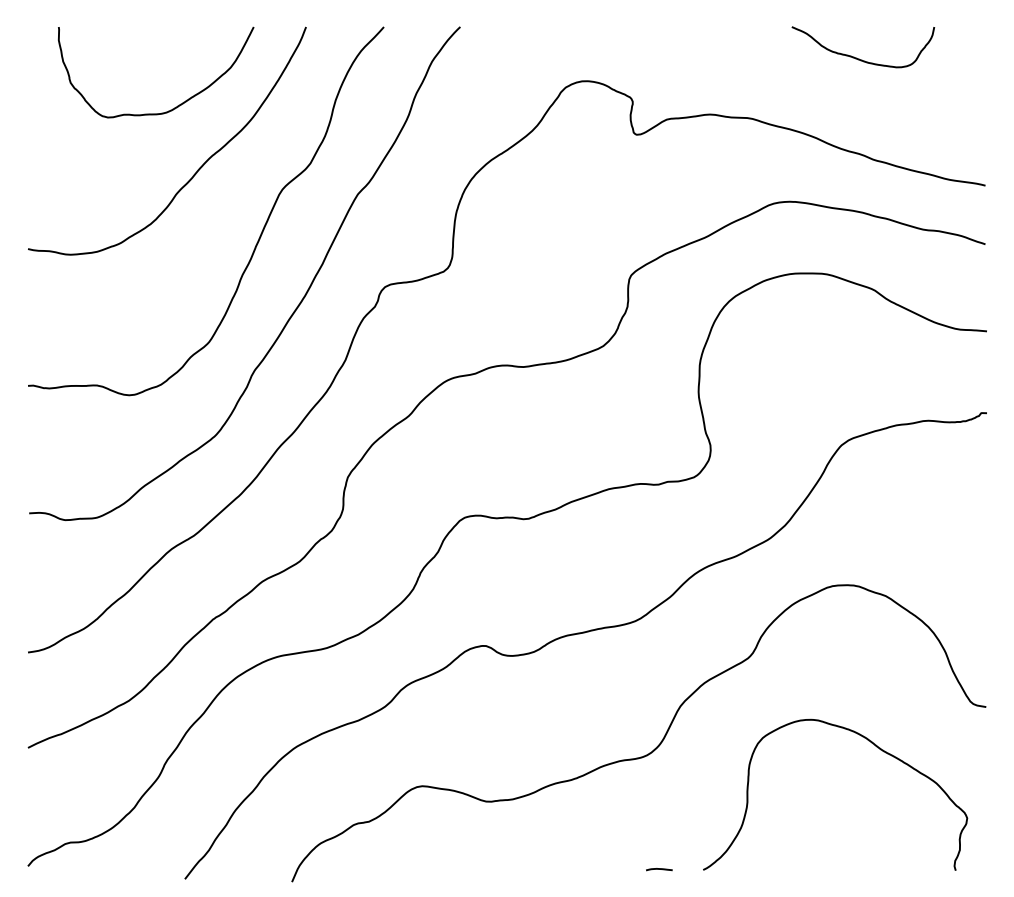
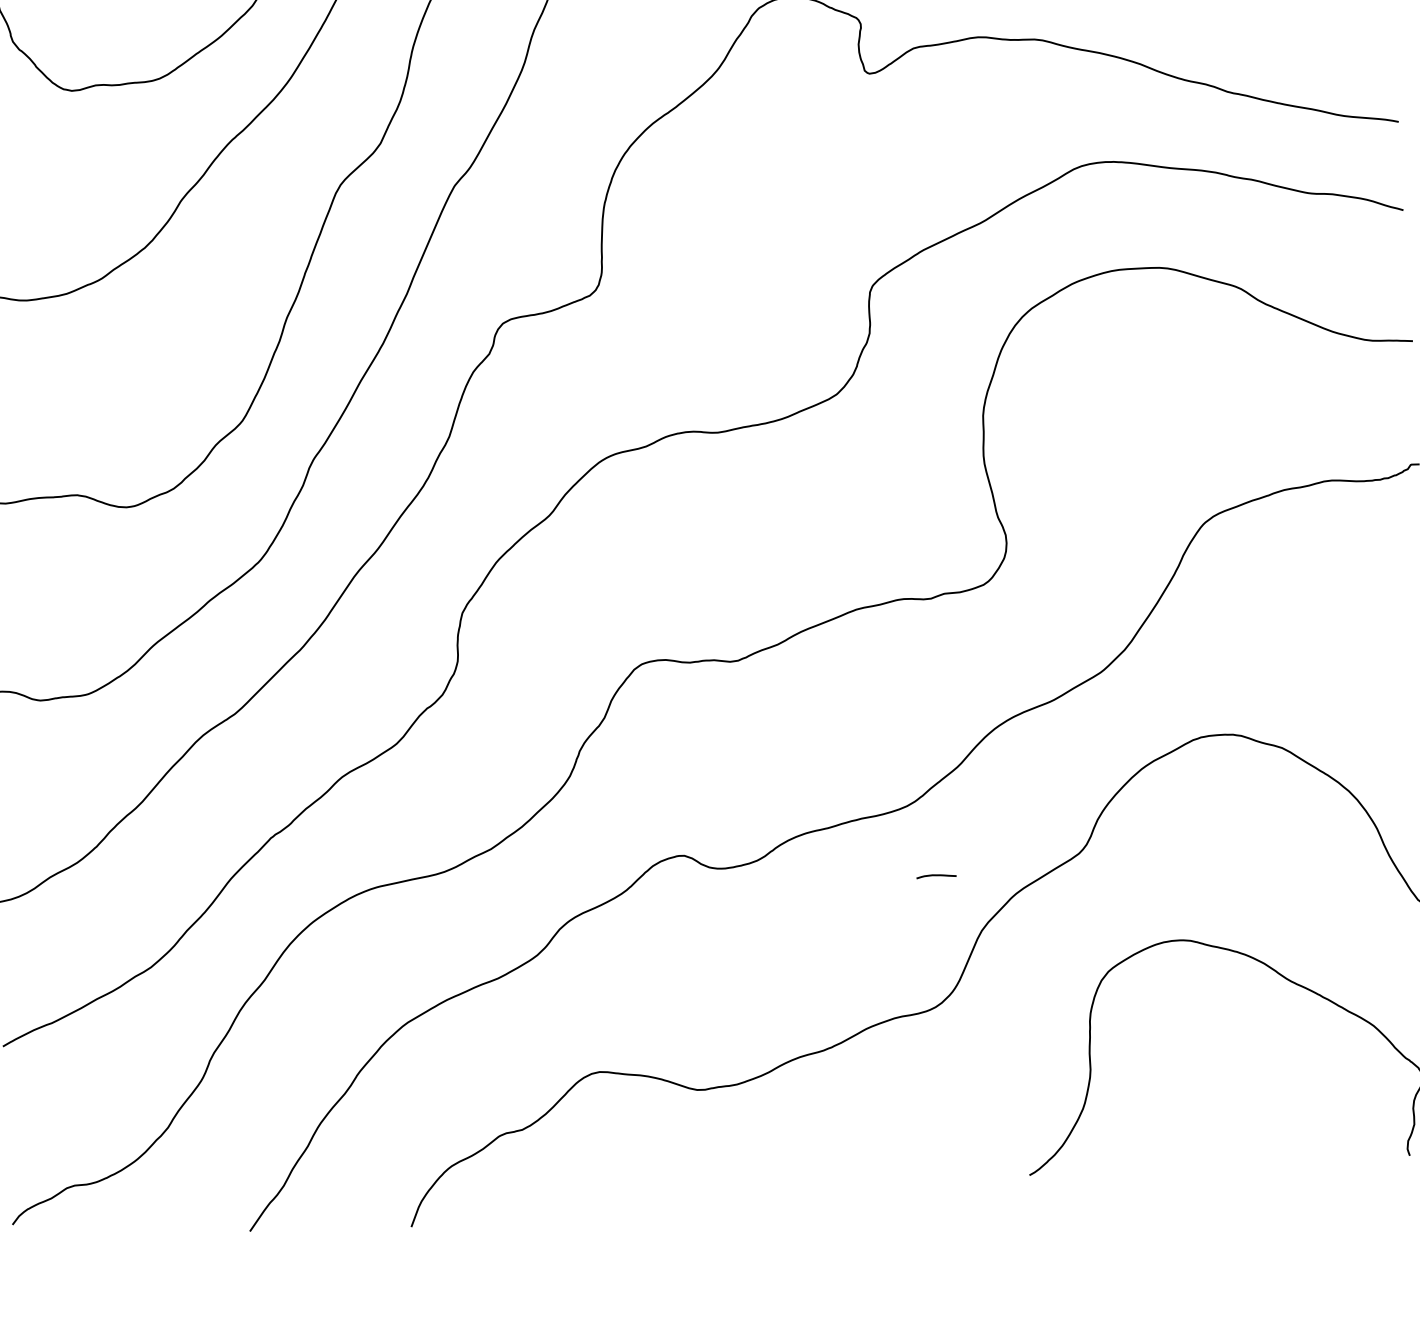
curve: (659, 869) -> (936, 876), moved

